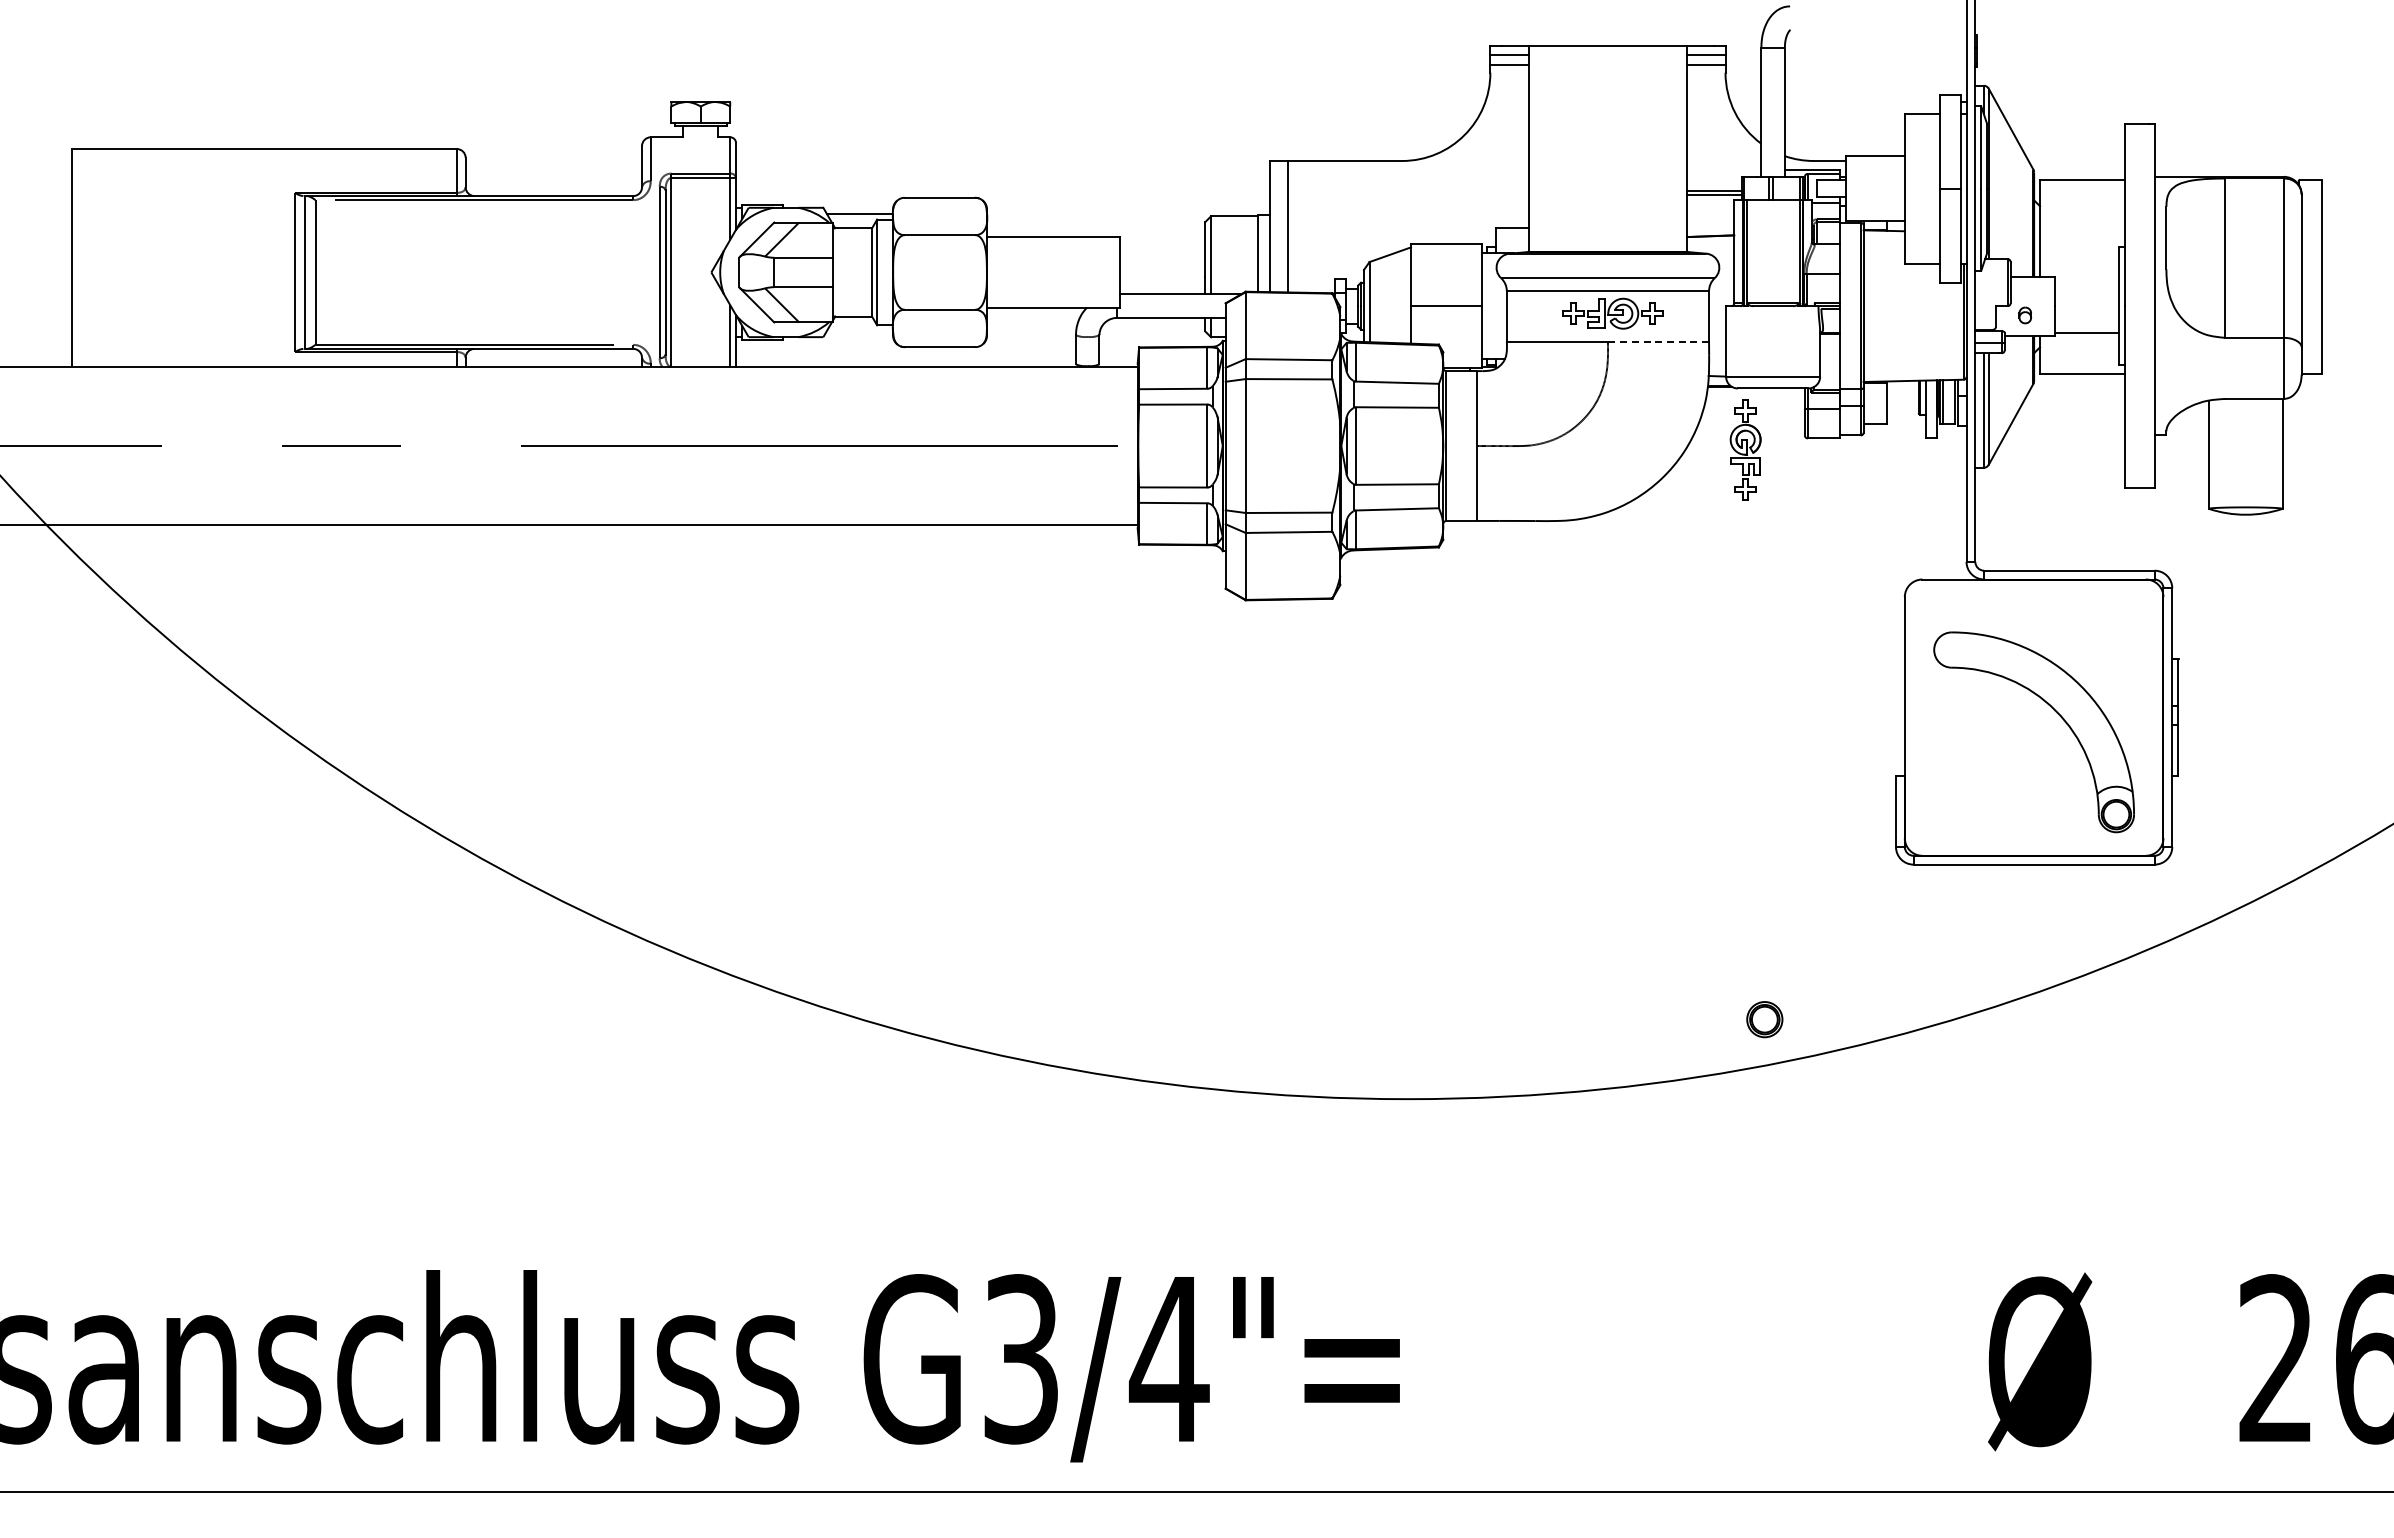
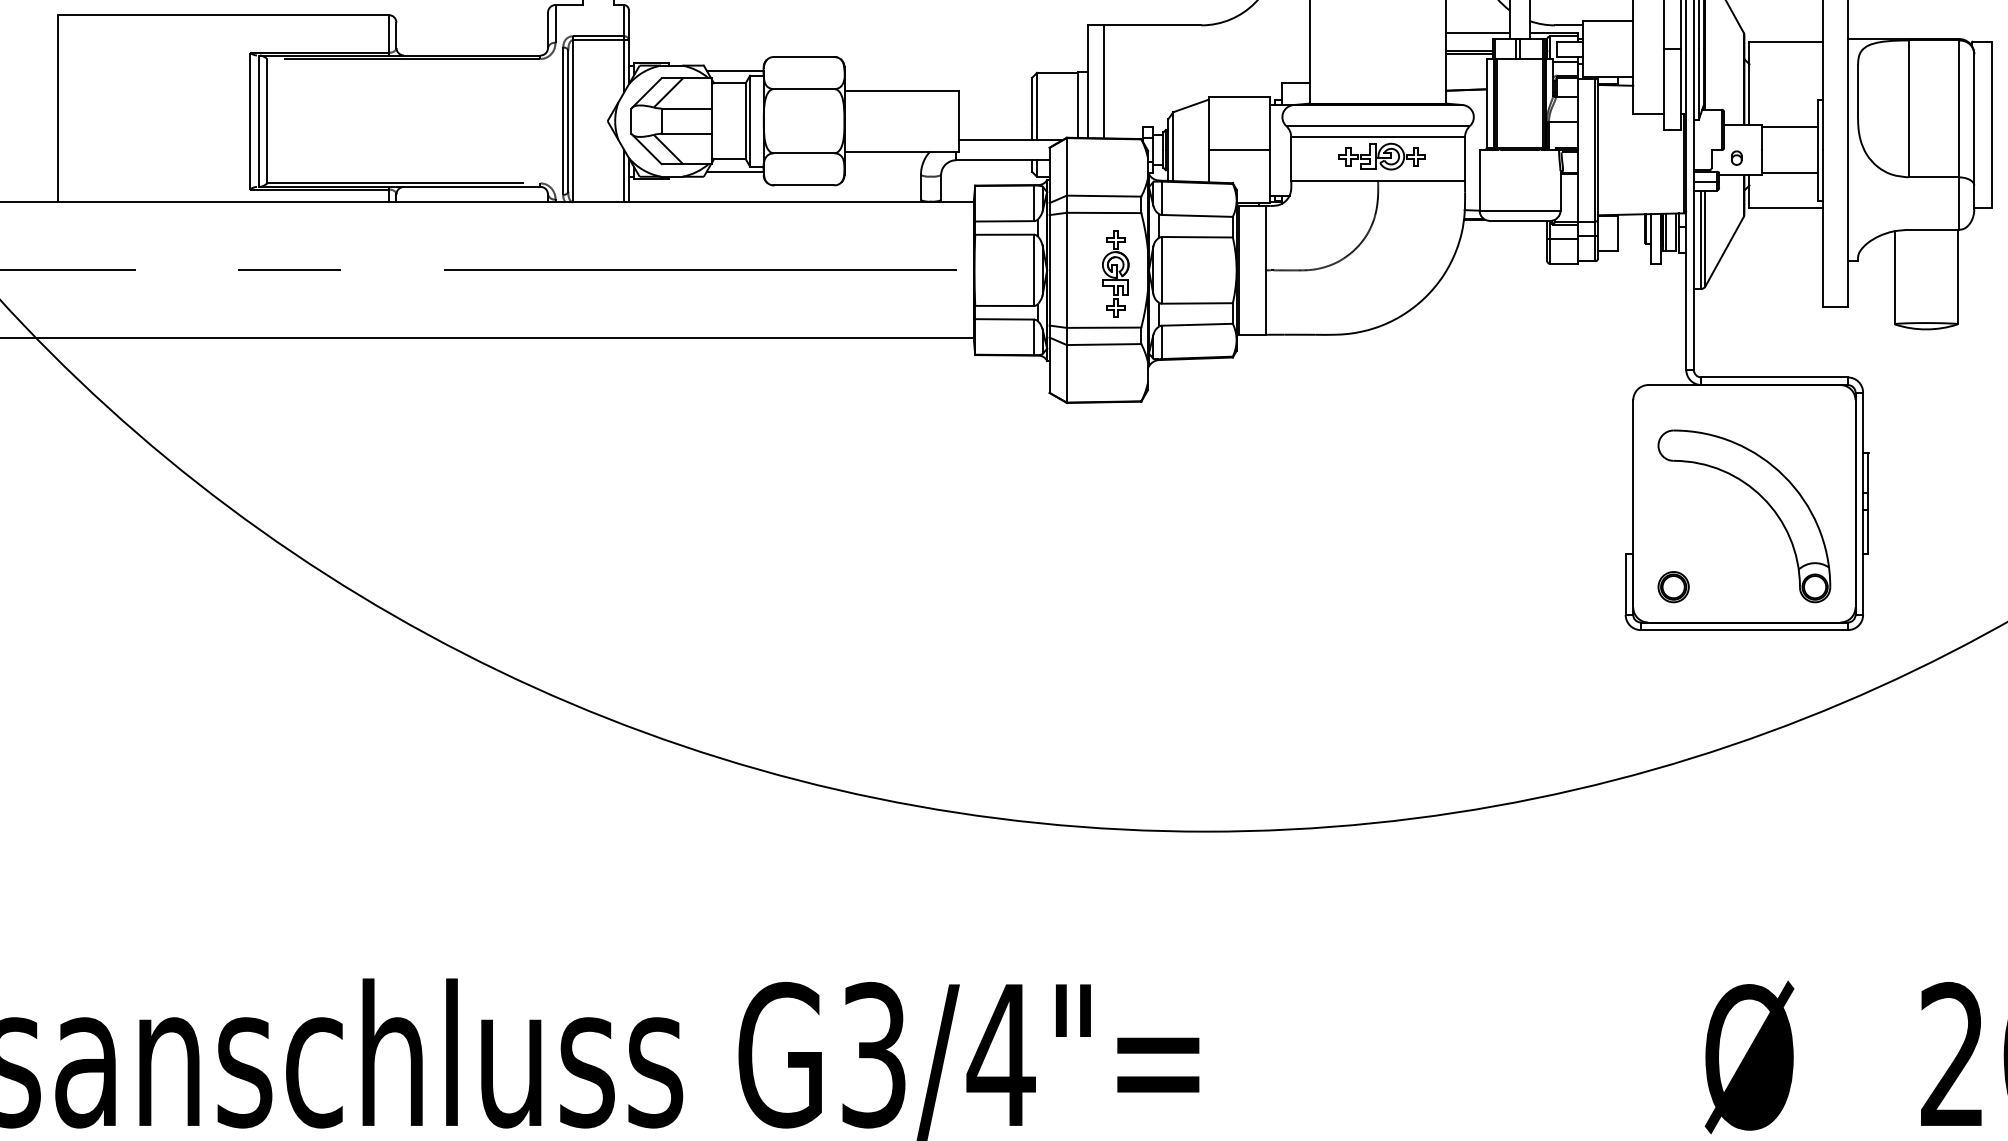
line: (1724, 169) -> (1478, 32), added
line: (2086, 279) -> (1789, 127), added
line: (859, 331) -> (734, 171), added
line: (1658, 341) -> (1421, 180), dashed -> solid
part: (1745, 449) -> (1115, 273), moved
part: (1764, 1019) -> (1673, 587), moved

